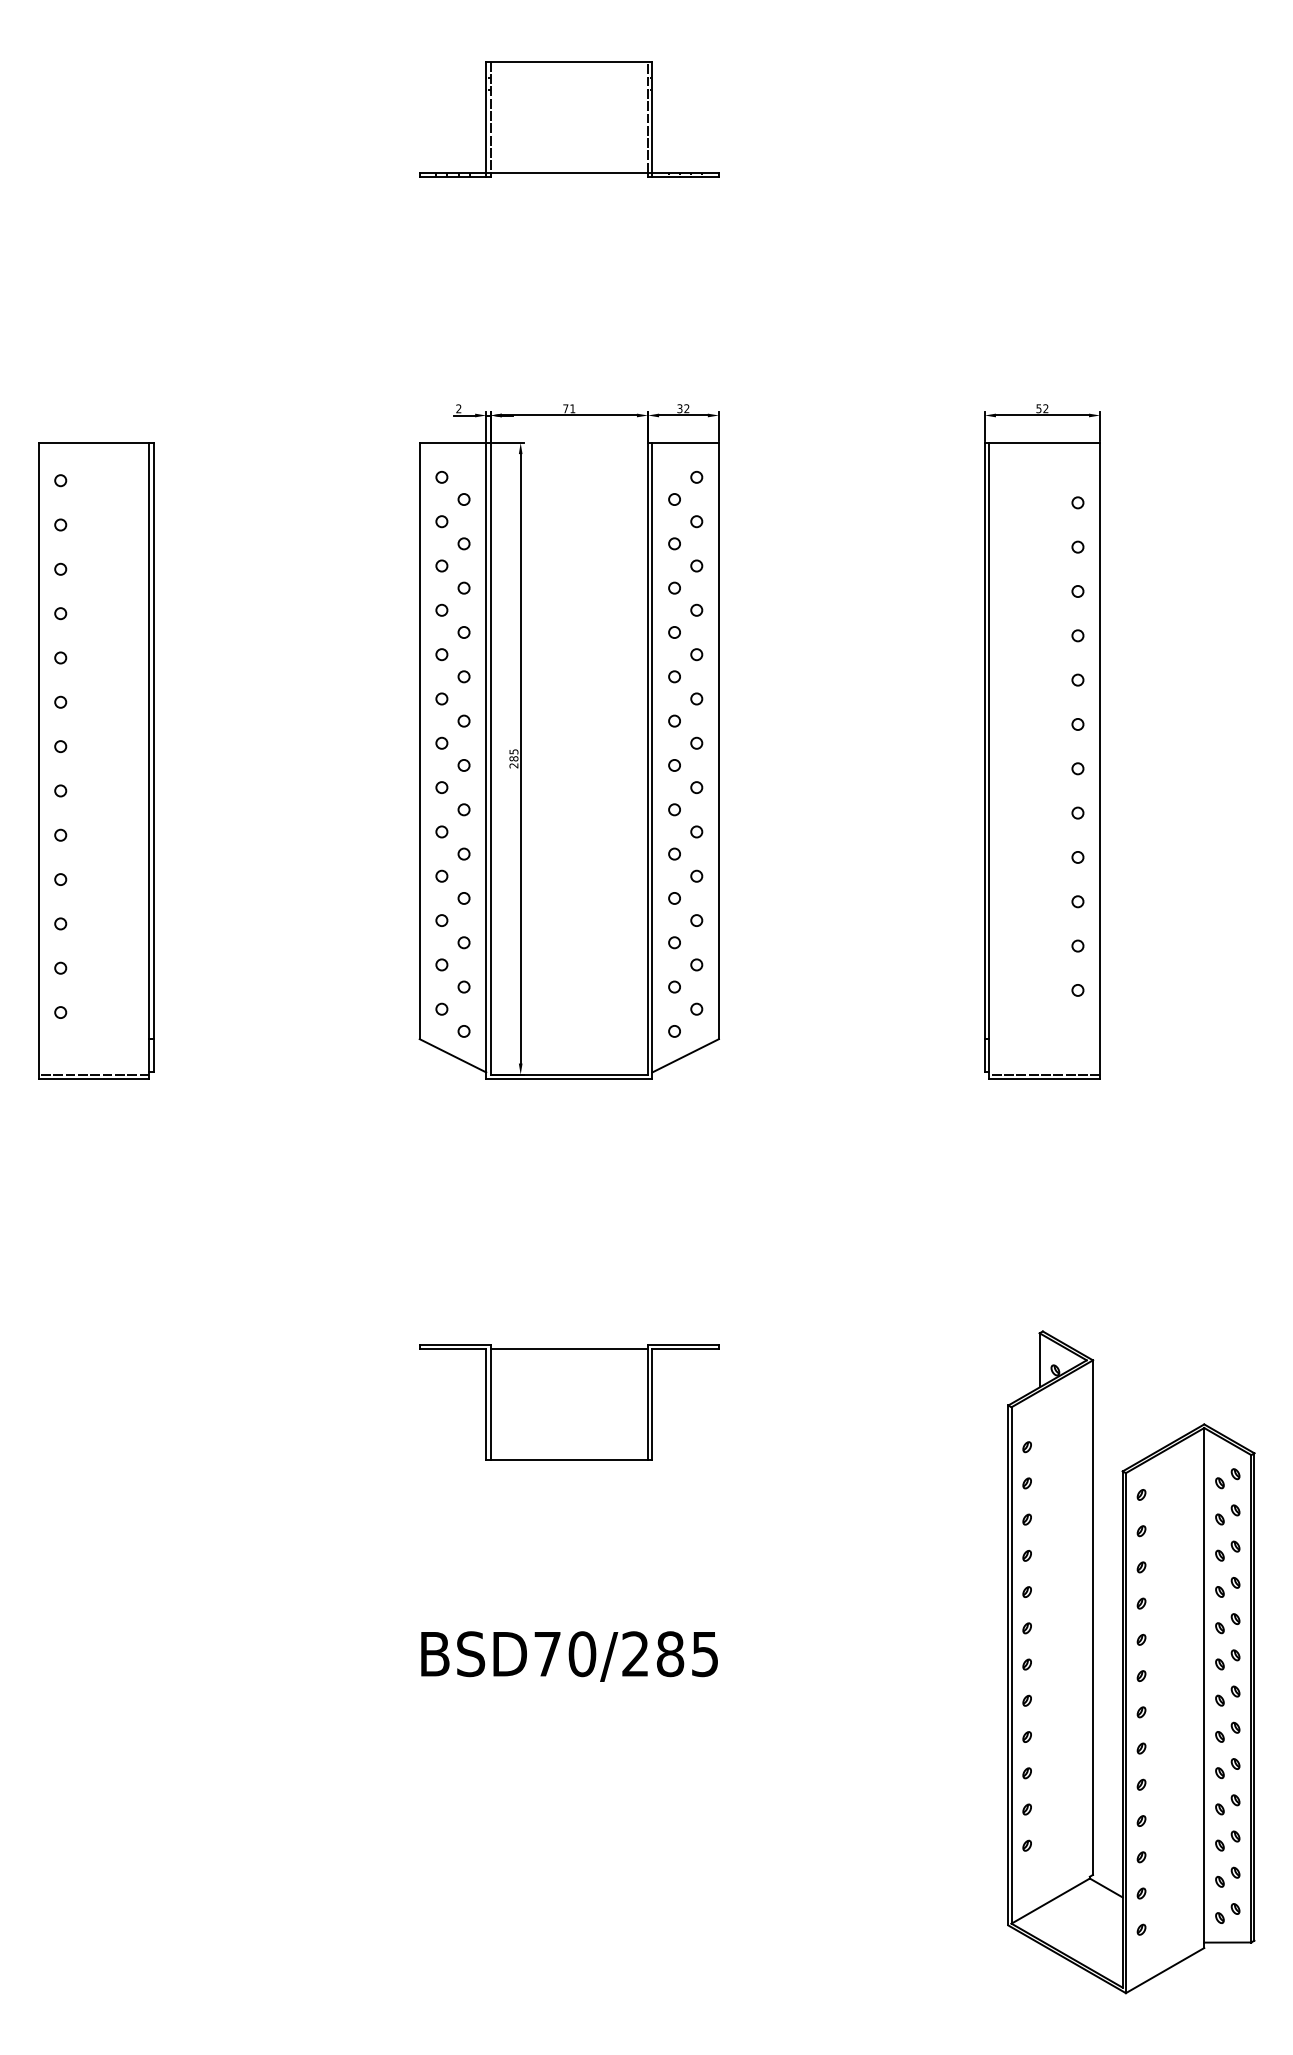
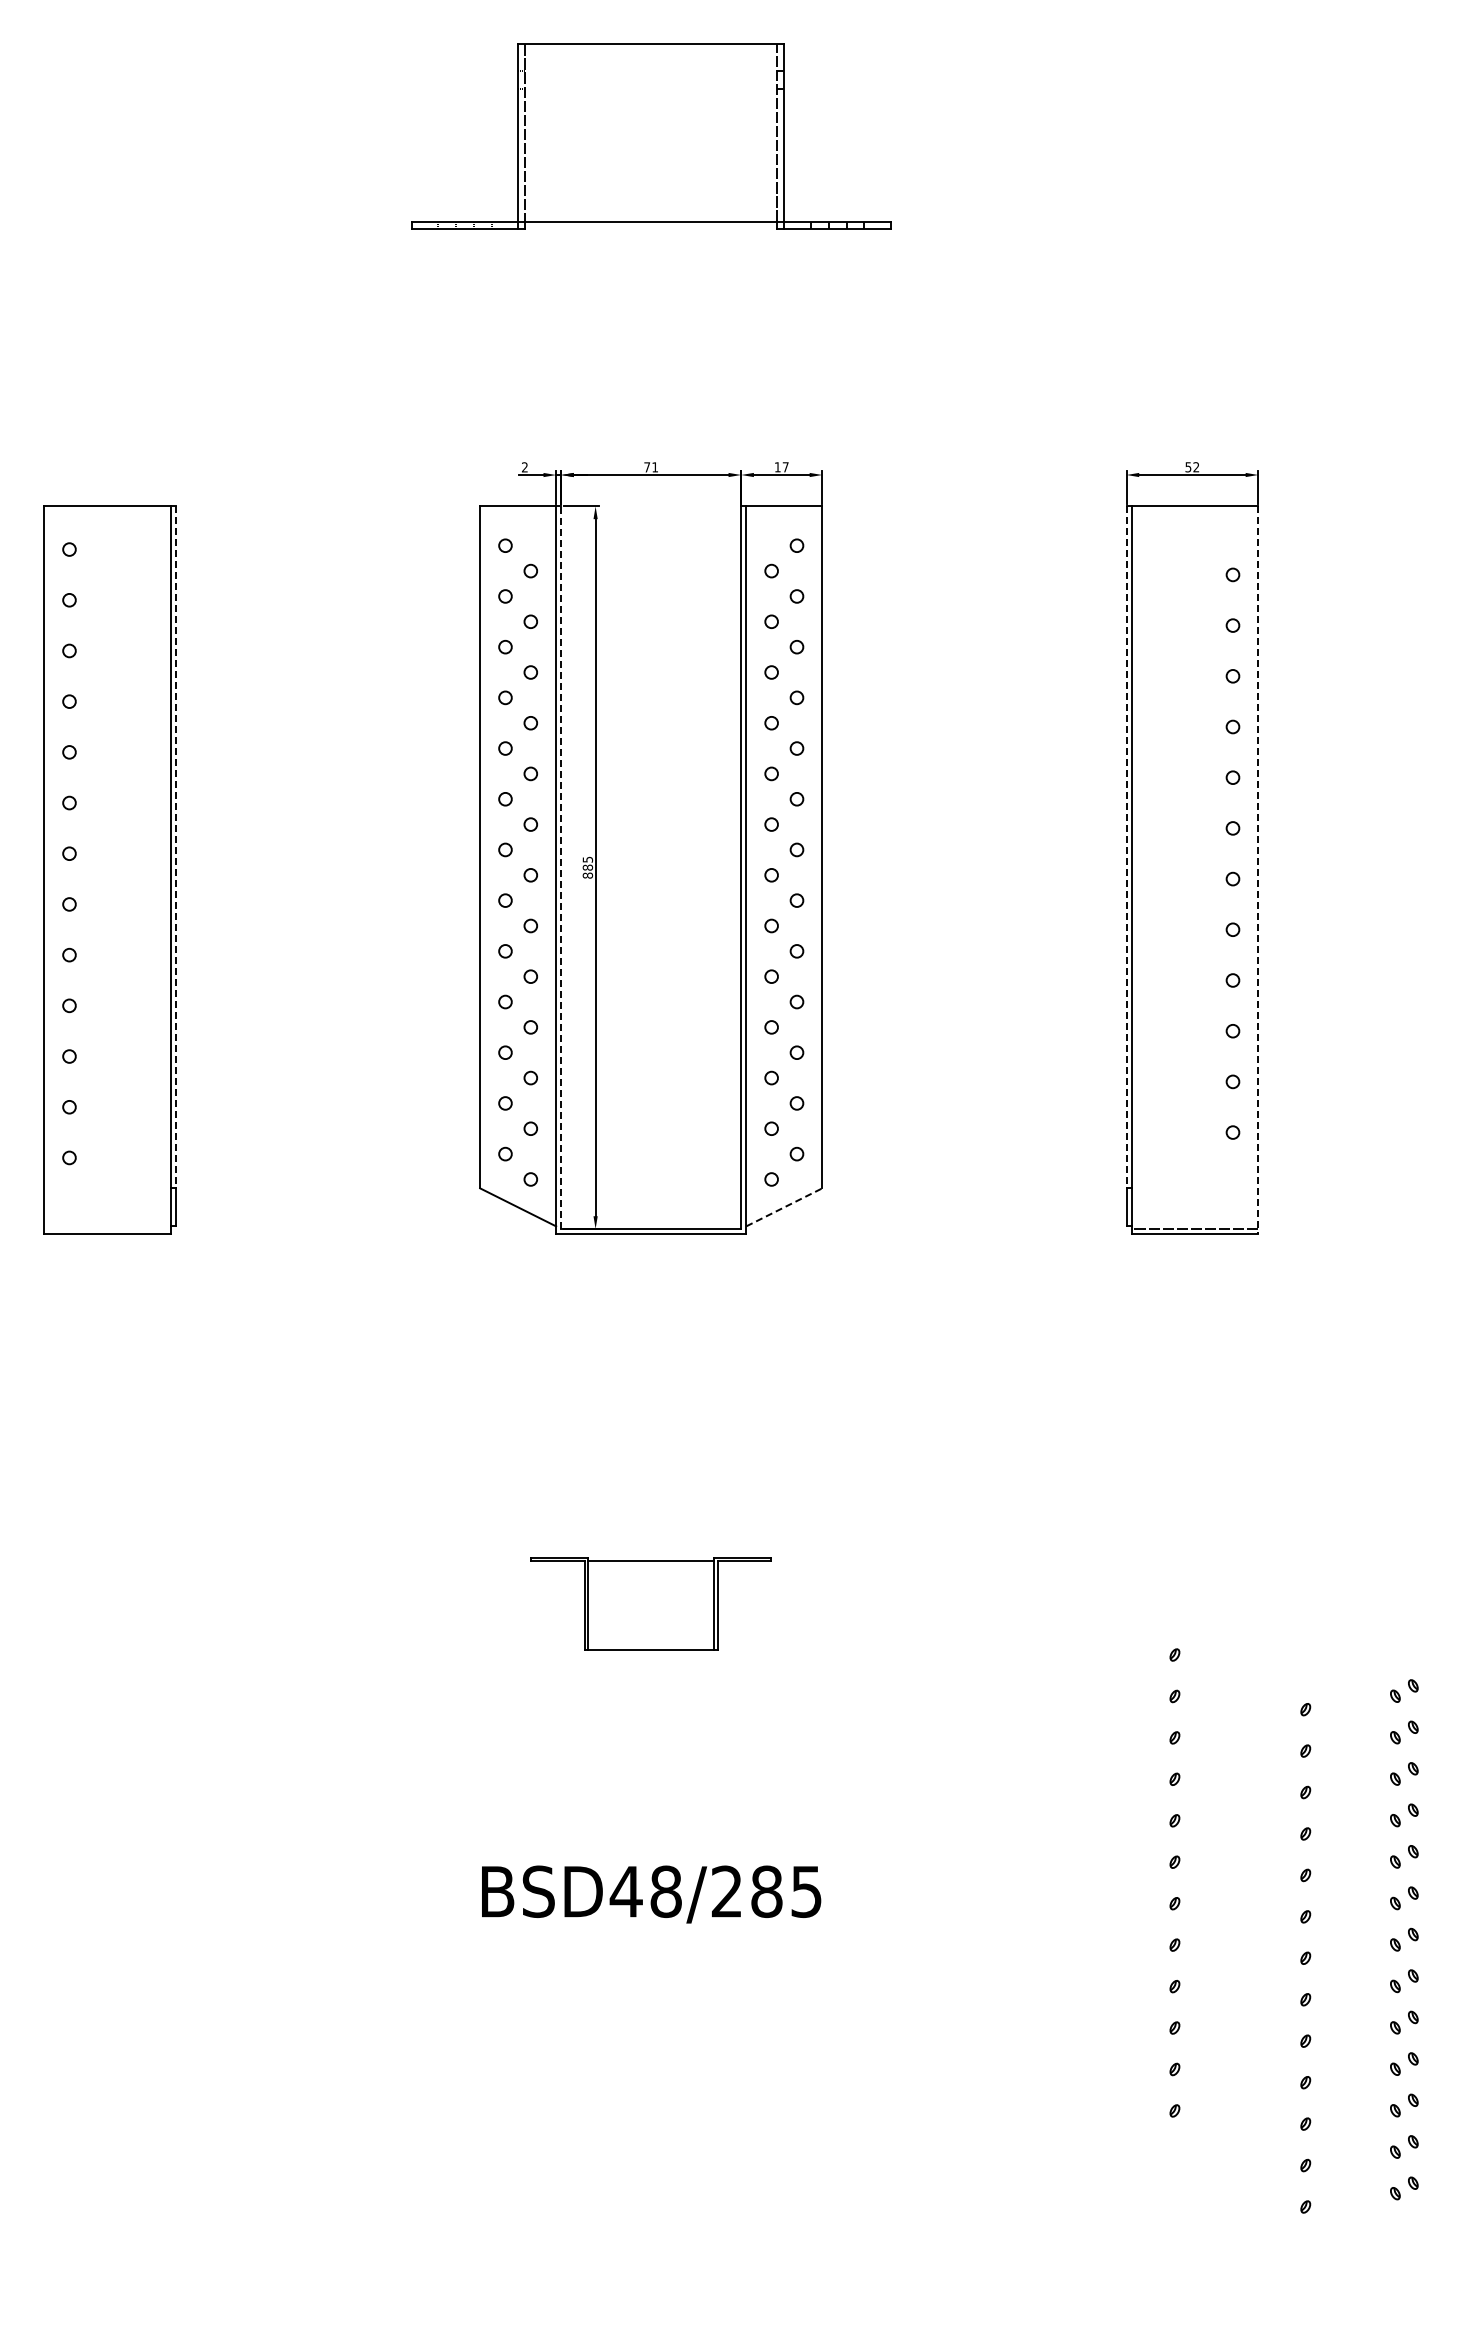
part: (568, 118) -> (650, 135), size x1.4
text: (683, 408) -> (781, 467), 32 -> 17
line: (153, 741) -> (175, 847), solid -> dashed
line: (984, 741) -> (1126, 847), solid -> dashed
line: (490, 758) -> (561, 867), solid -> dashed
line: (1100, 761) -> (1258, 870), solid -> dashed
text: (514, 765) -> (588, 875), 285 -> 885
line: (685, 1055) -> (784, 1207), solid -> dashed
line: (93, 1074) -> (107, 1228), removed
part: (568, 1402) -> (650, 1603), size x0.7
text: (564, 1653) -> (645, 1891), BSD70/285 -> BSD48/285
part: (1130, 1661) -> (1293, 1900), removed

